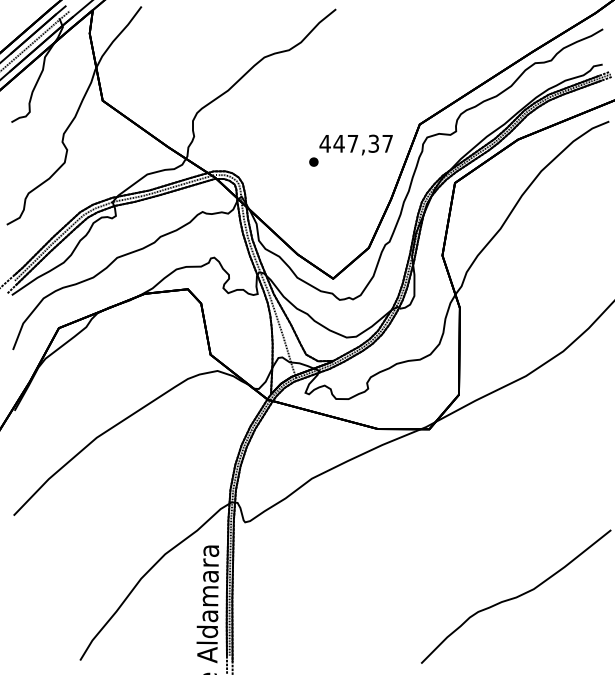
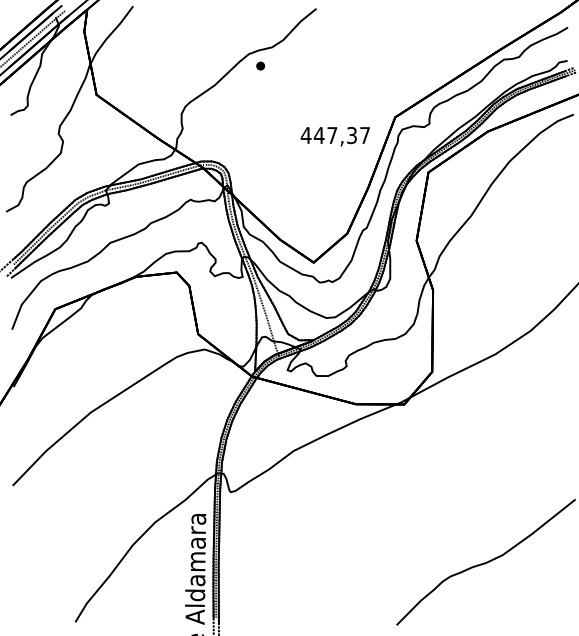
part: (313, 161) -> (260, 65), moved

